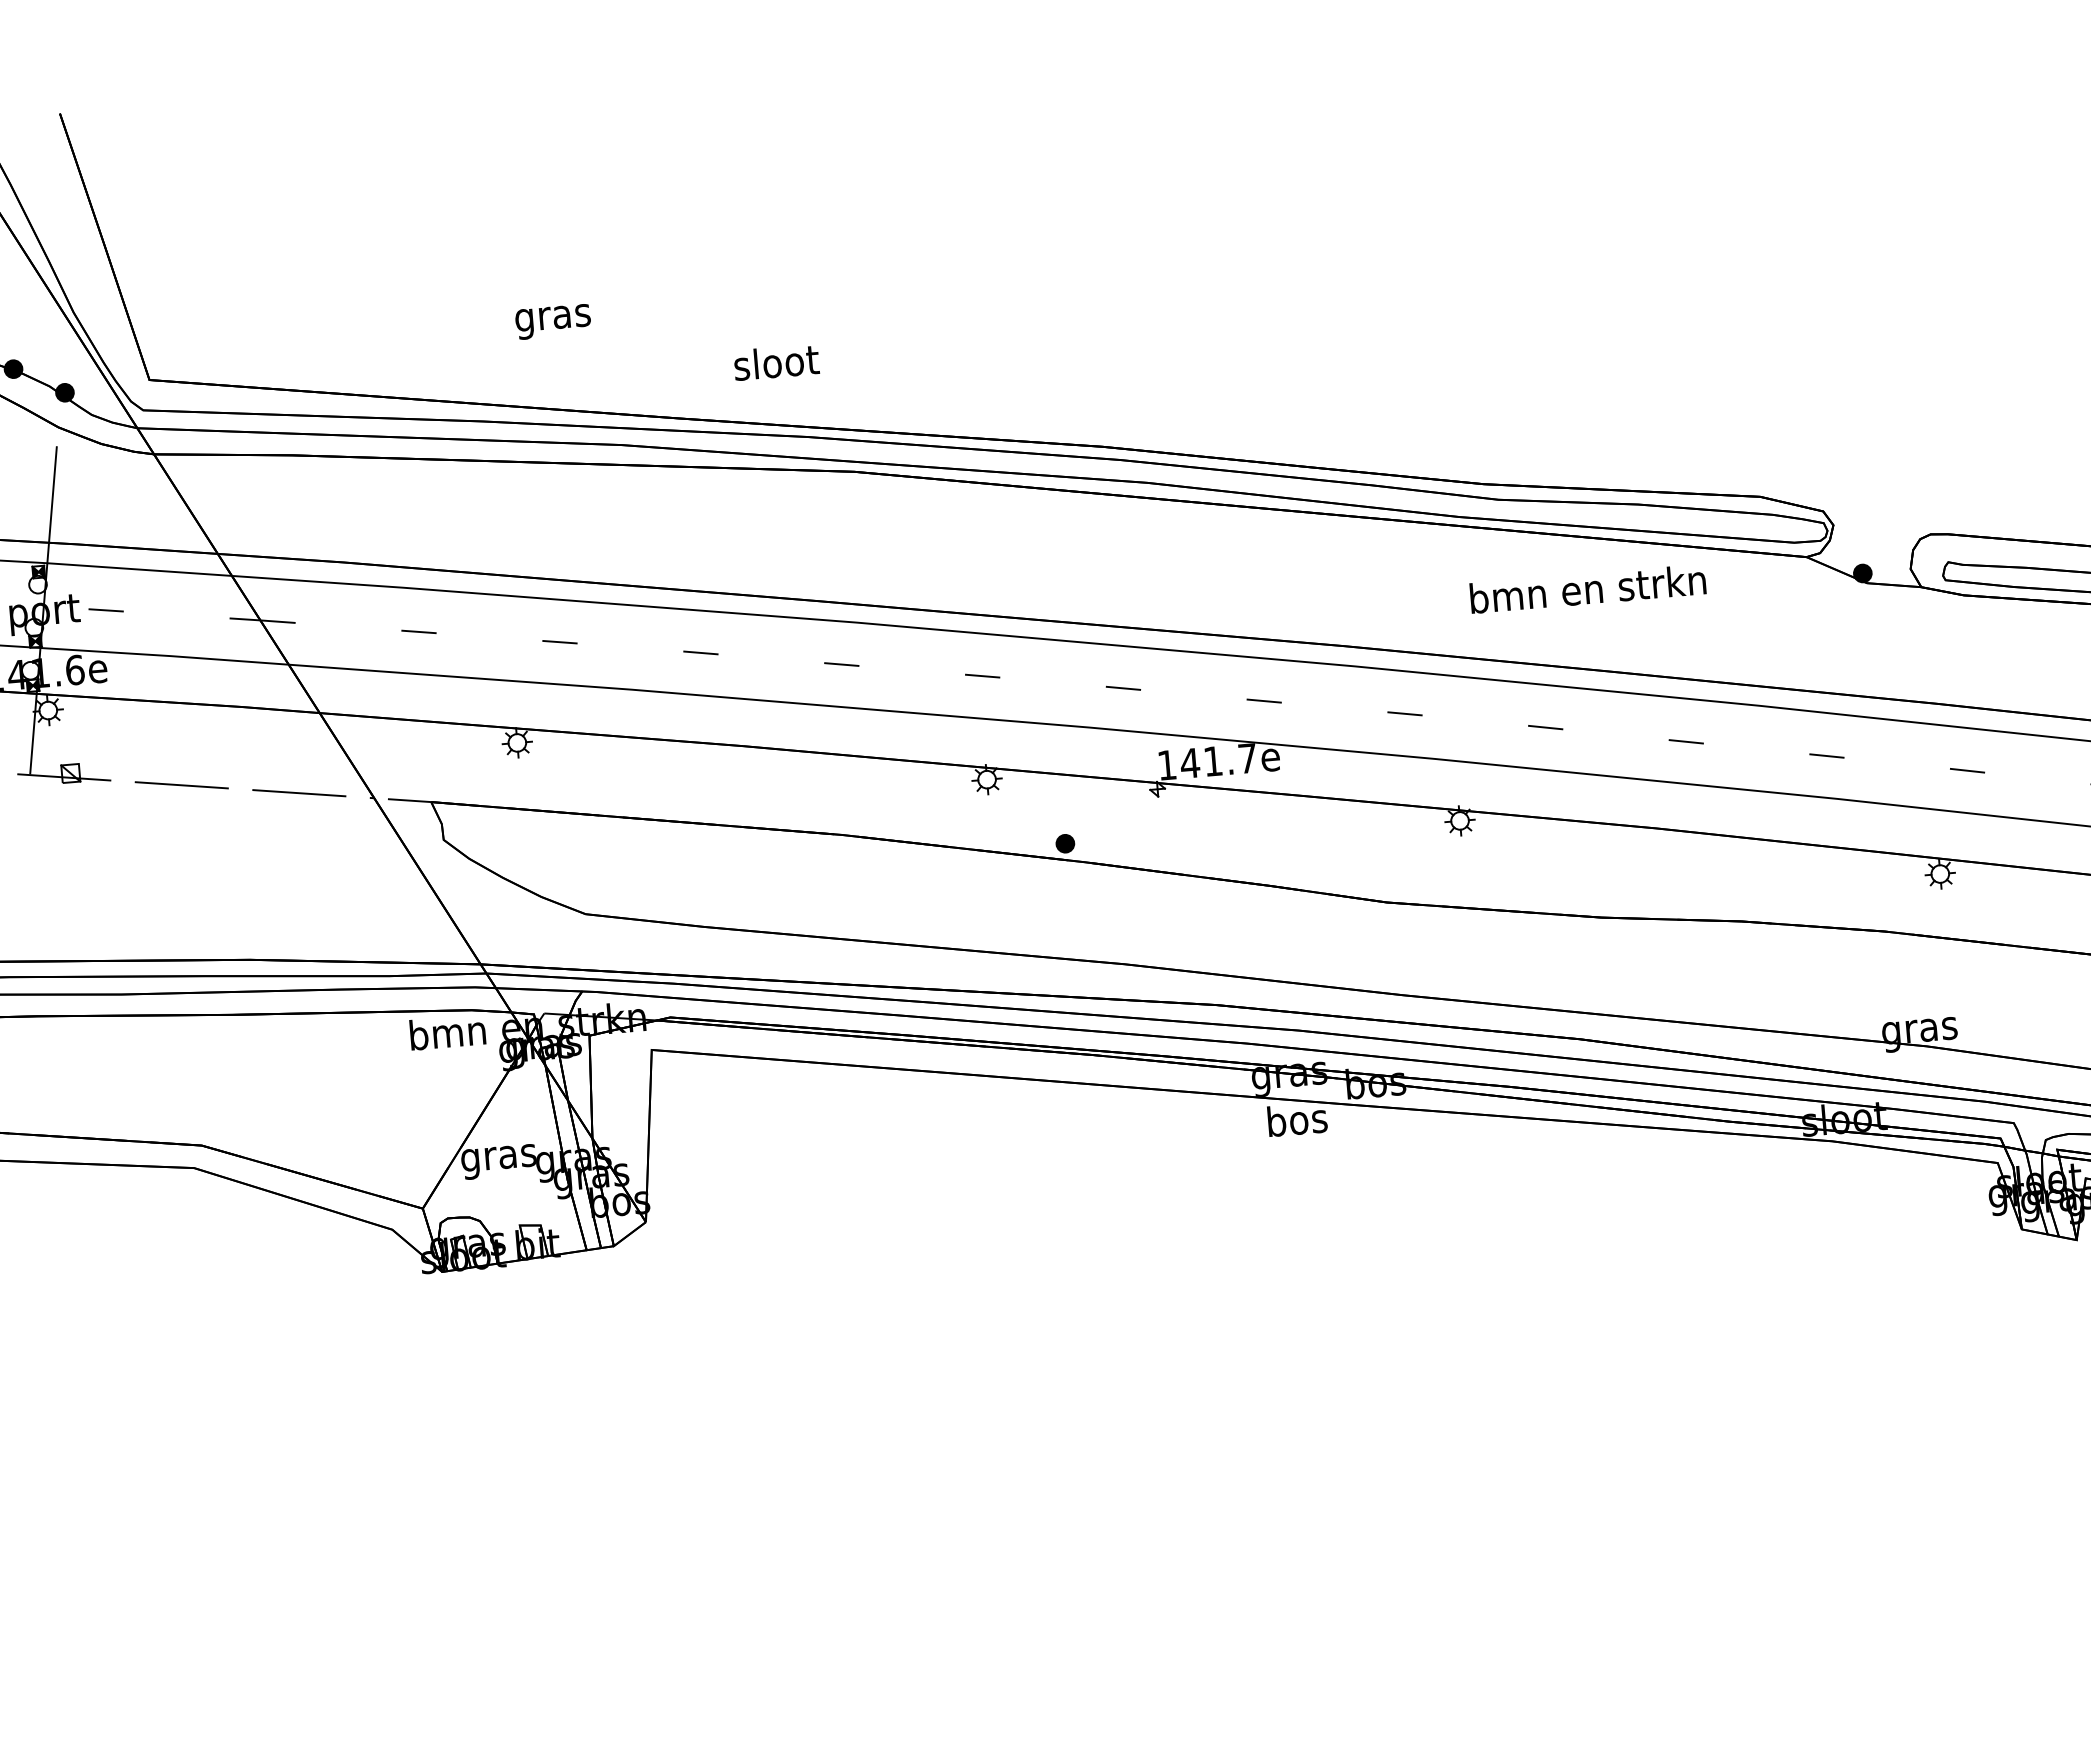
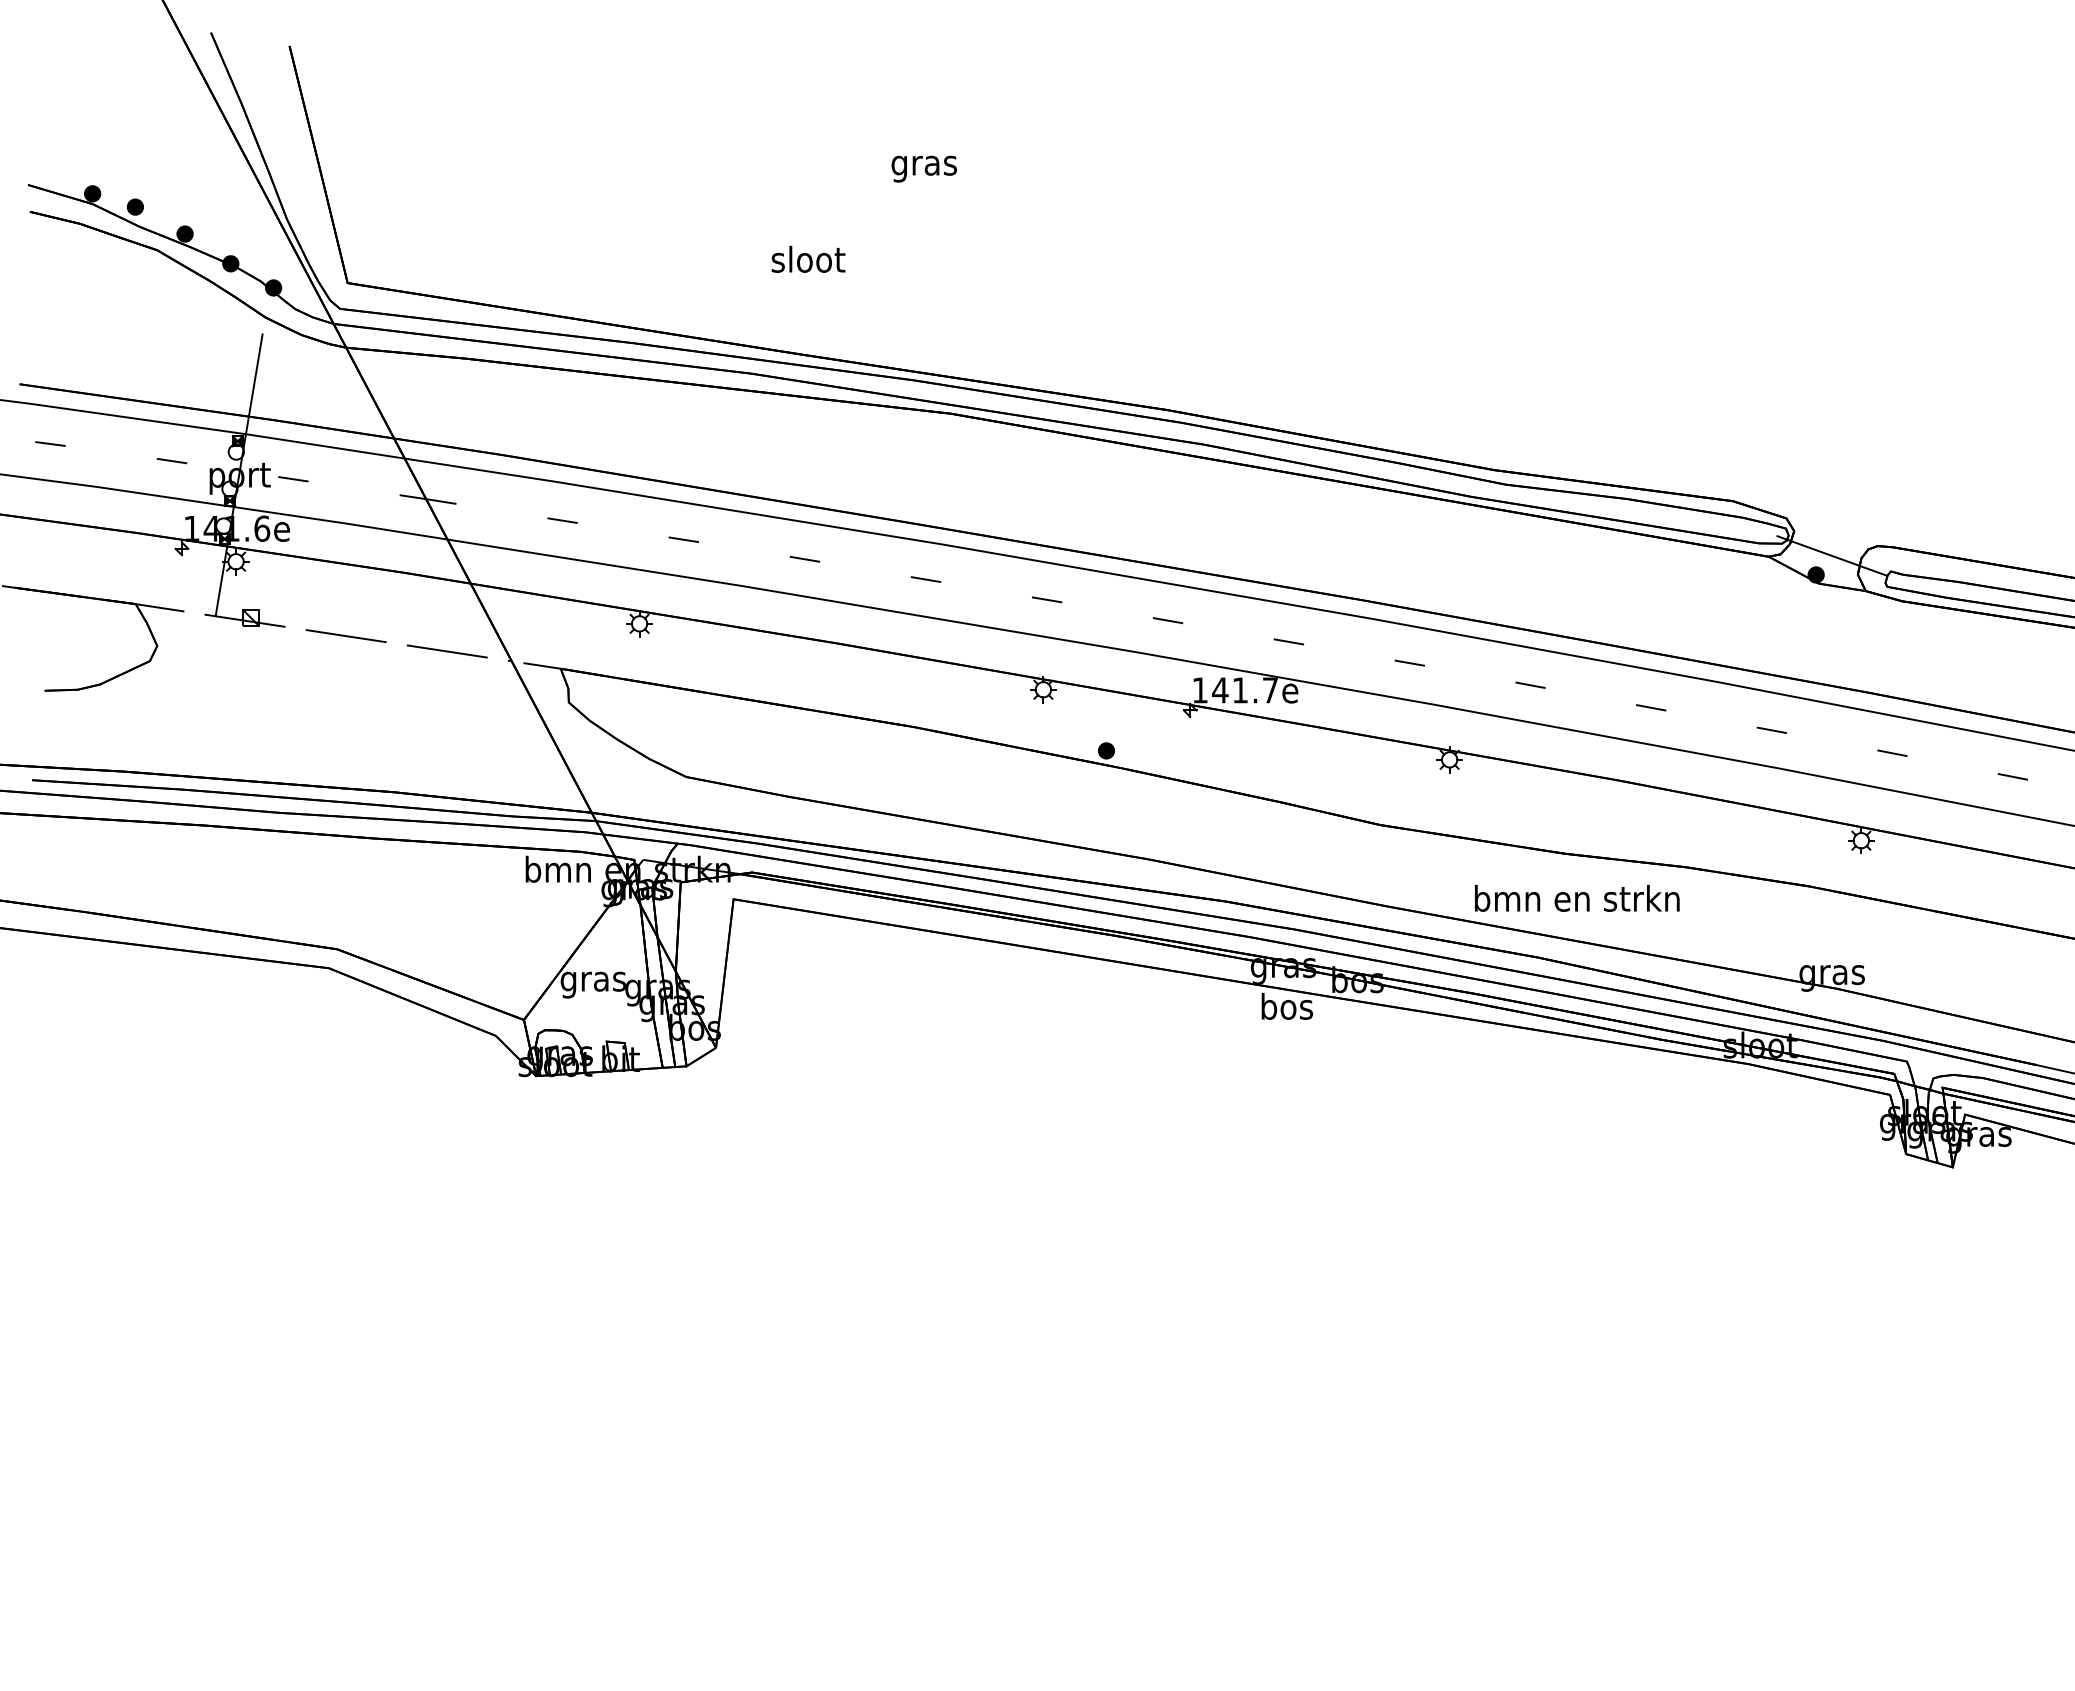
text: (552, 321) -> (923, 168), moved
text: (776, 361) -> (808, 258), moved
line: (1878, 549) -> (1831, 555), added
text: (1588, 589) -> (1577, 898), moved

